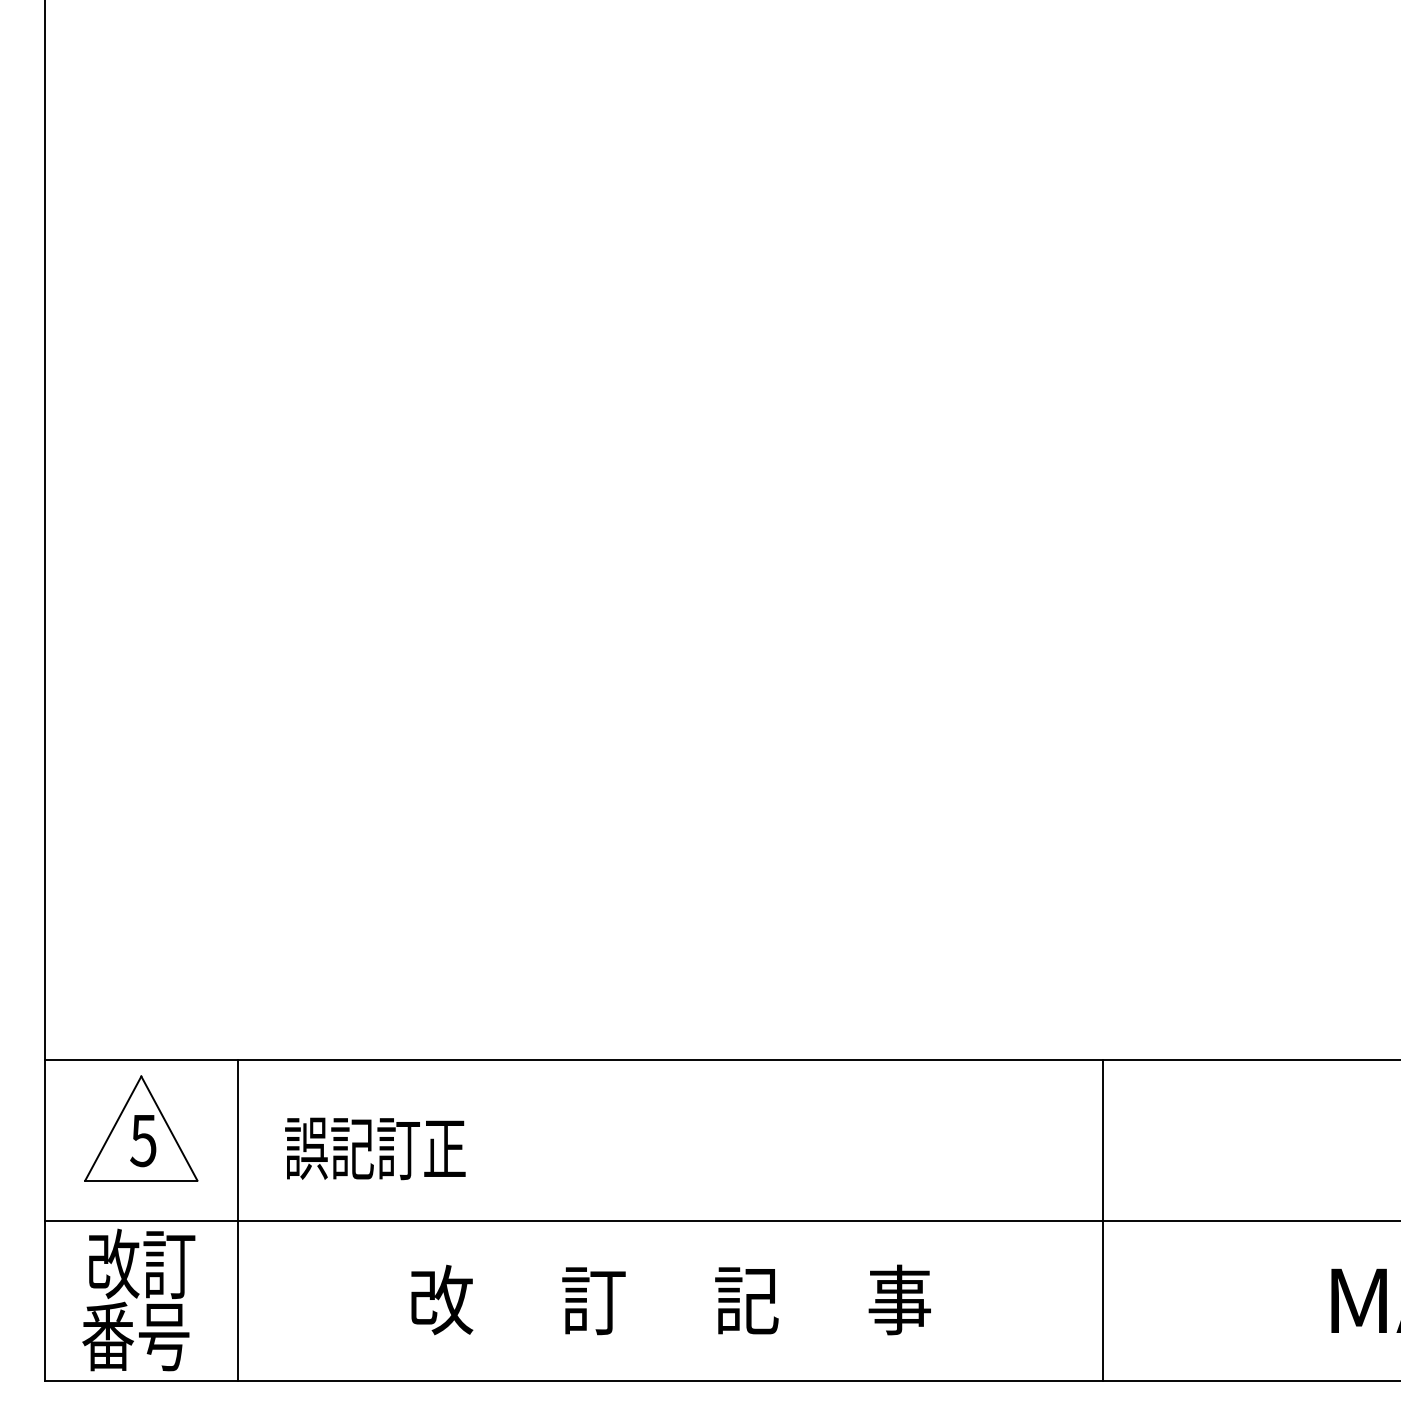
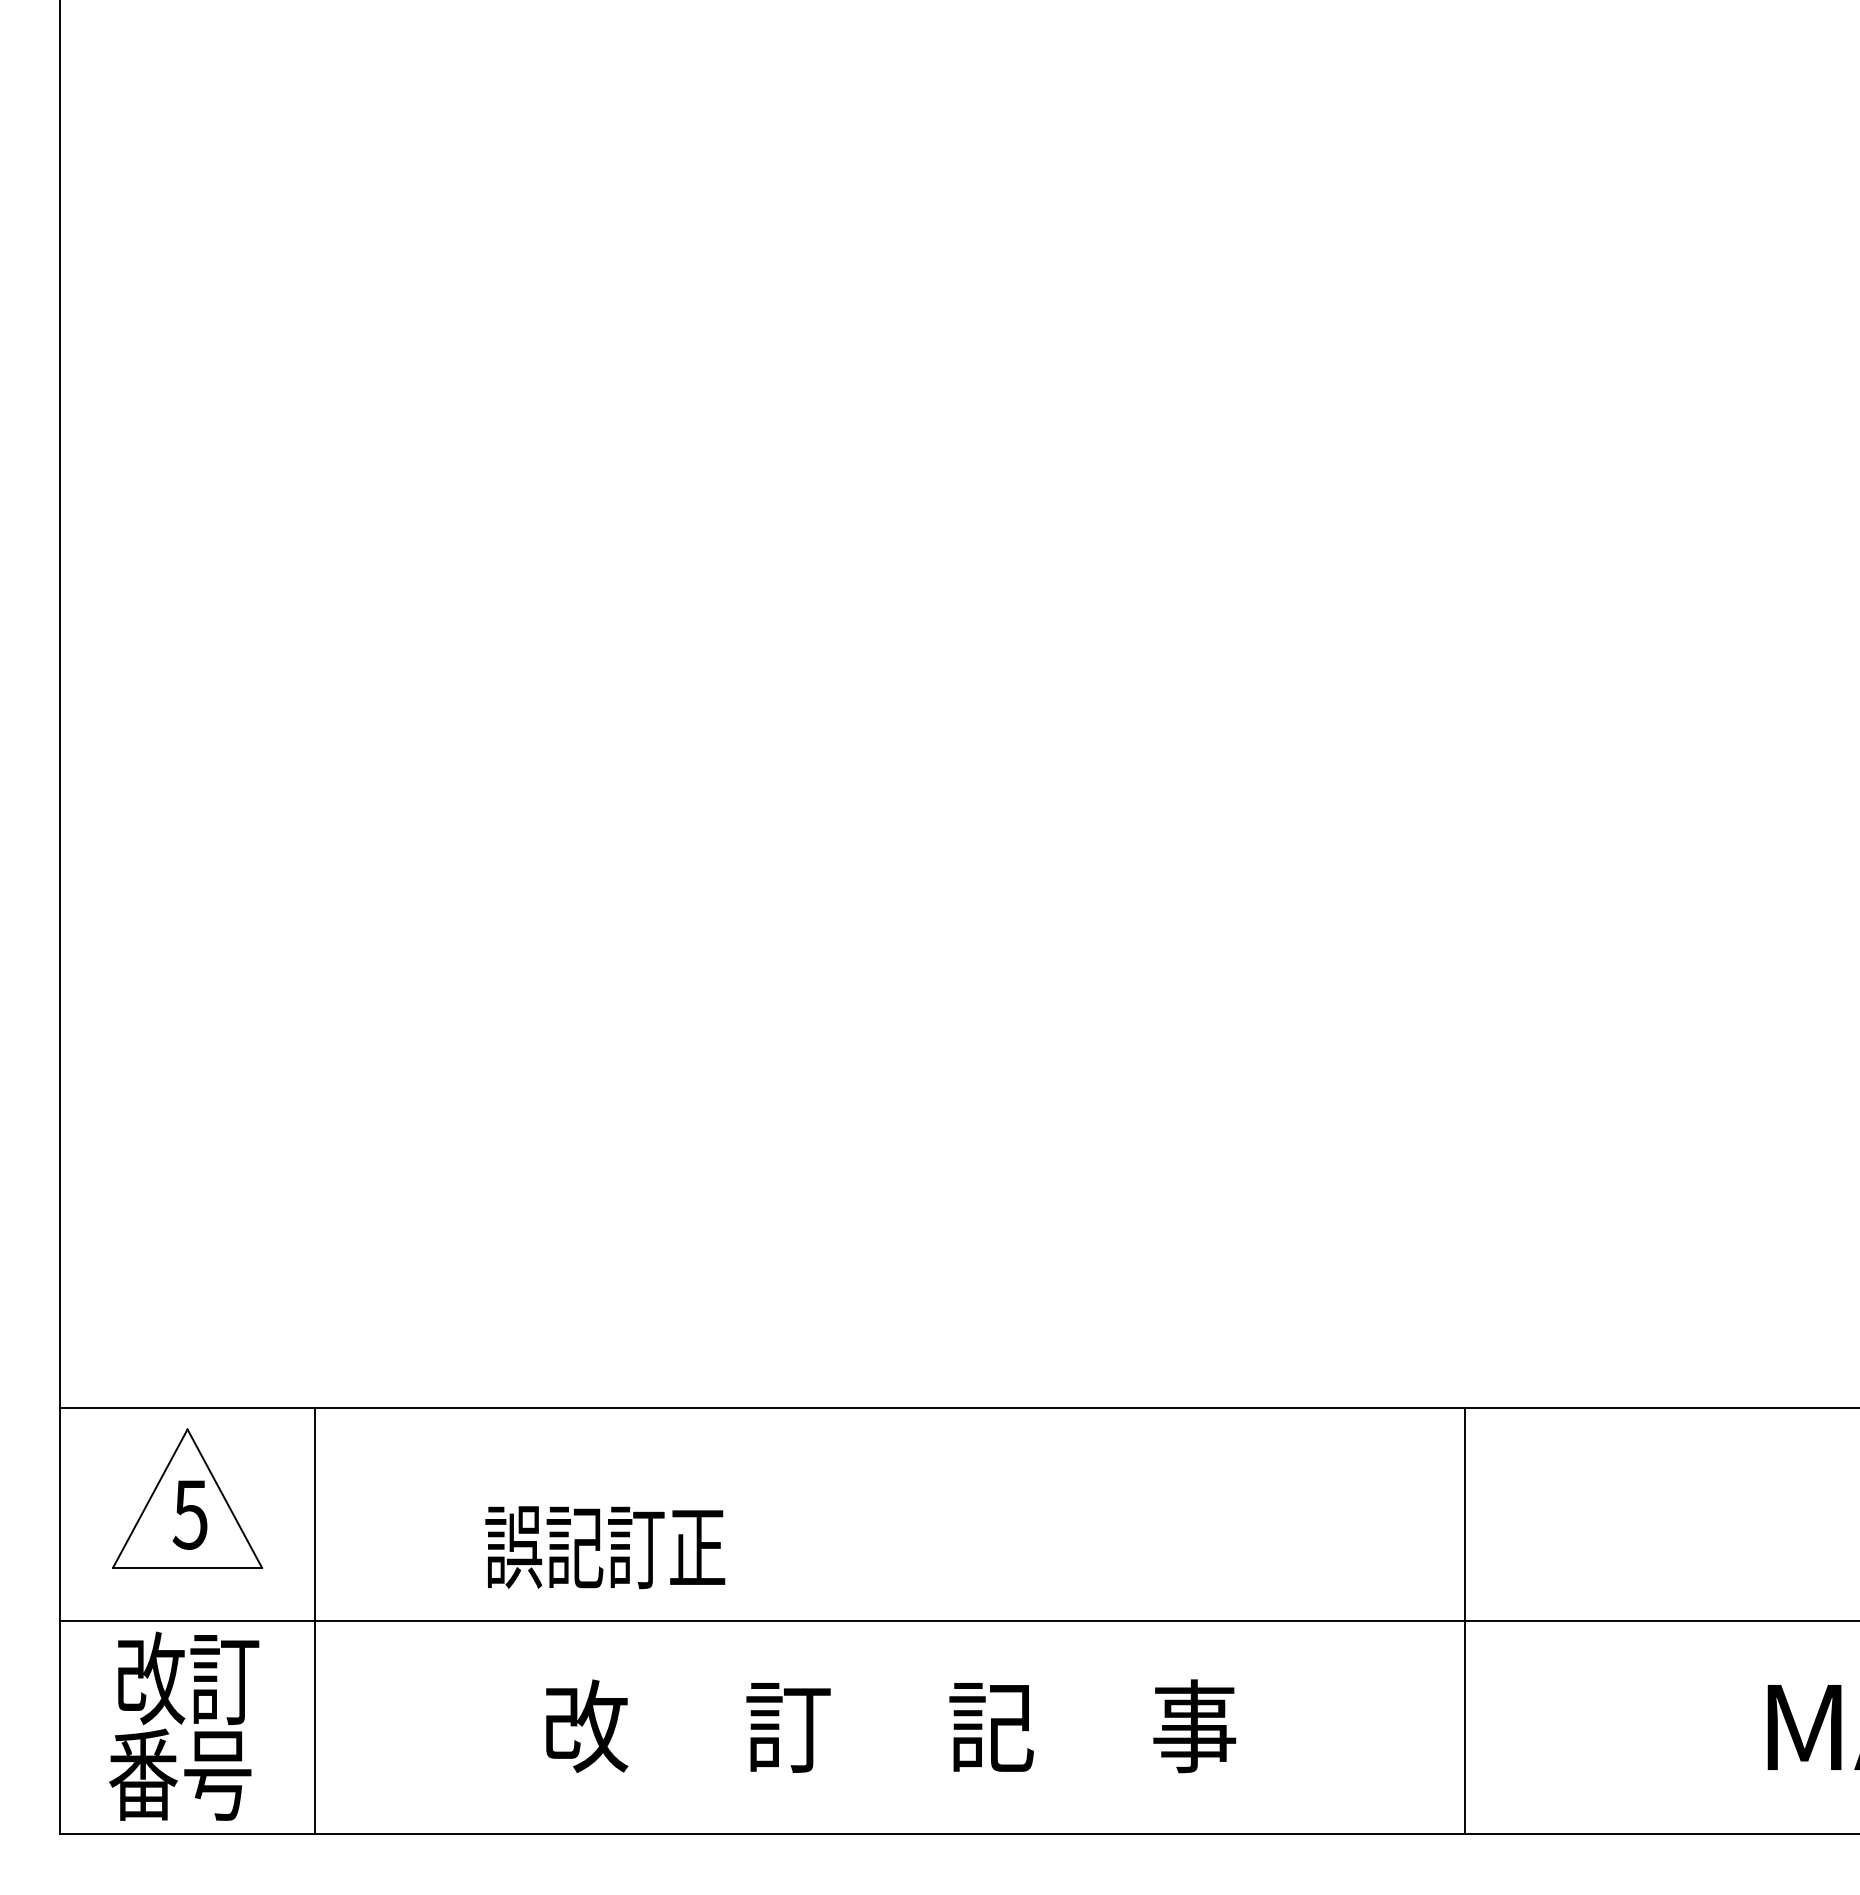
text: (375, 1148) -> (605, 1547), moved

